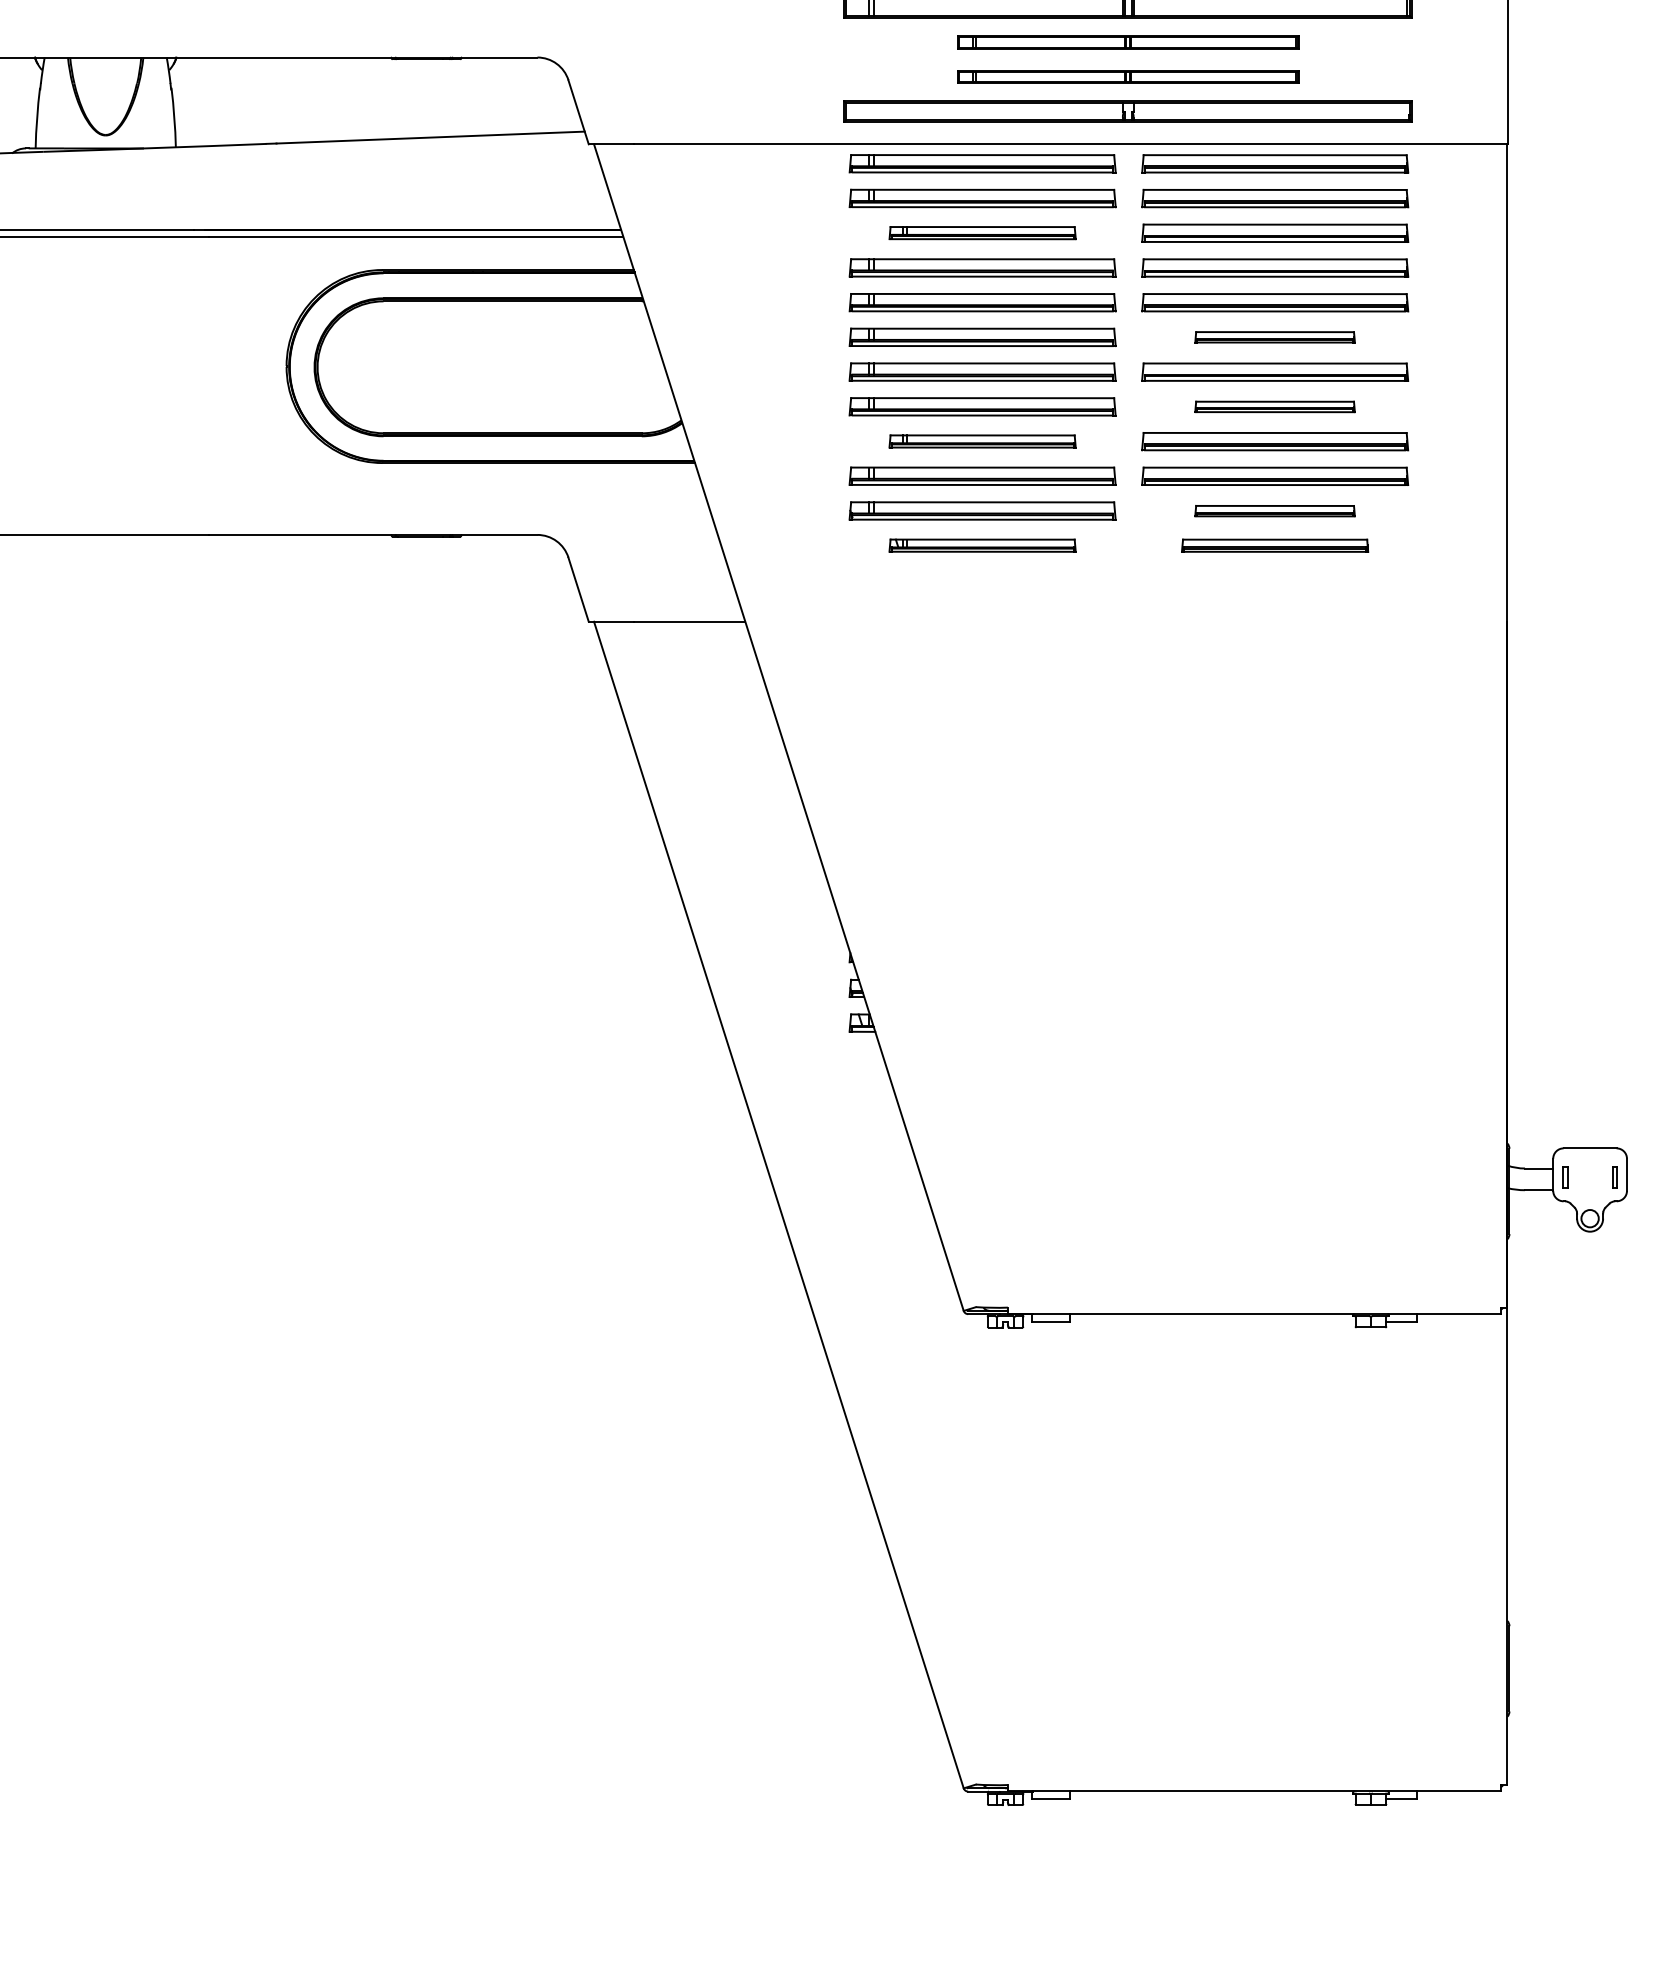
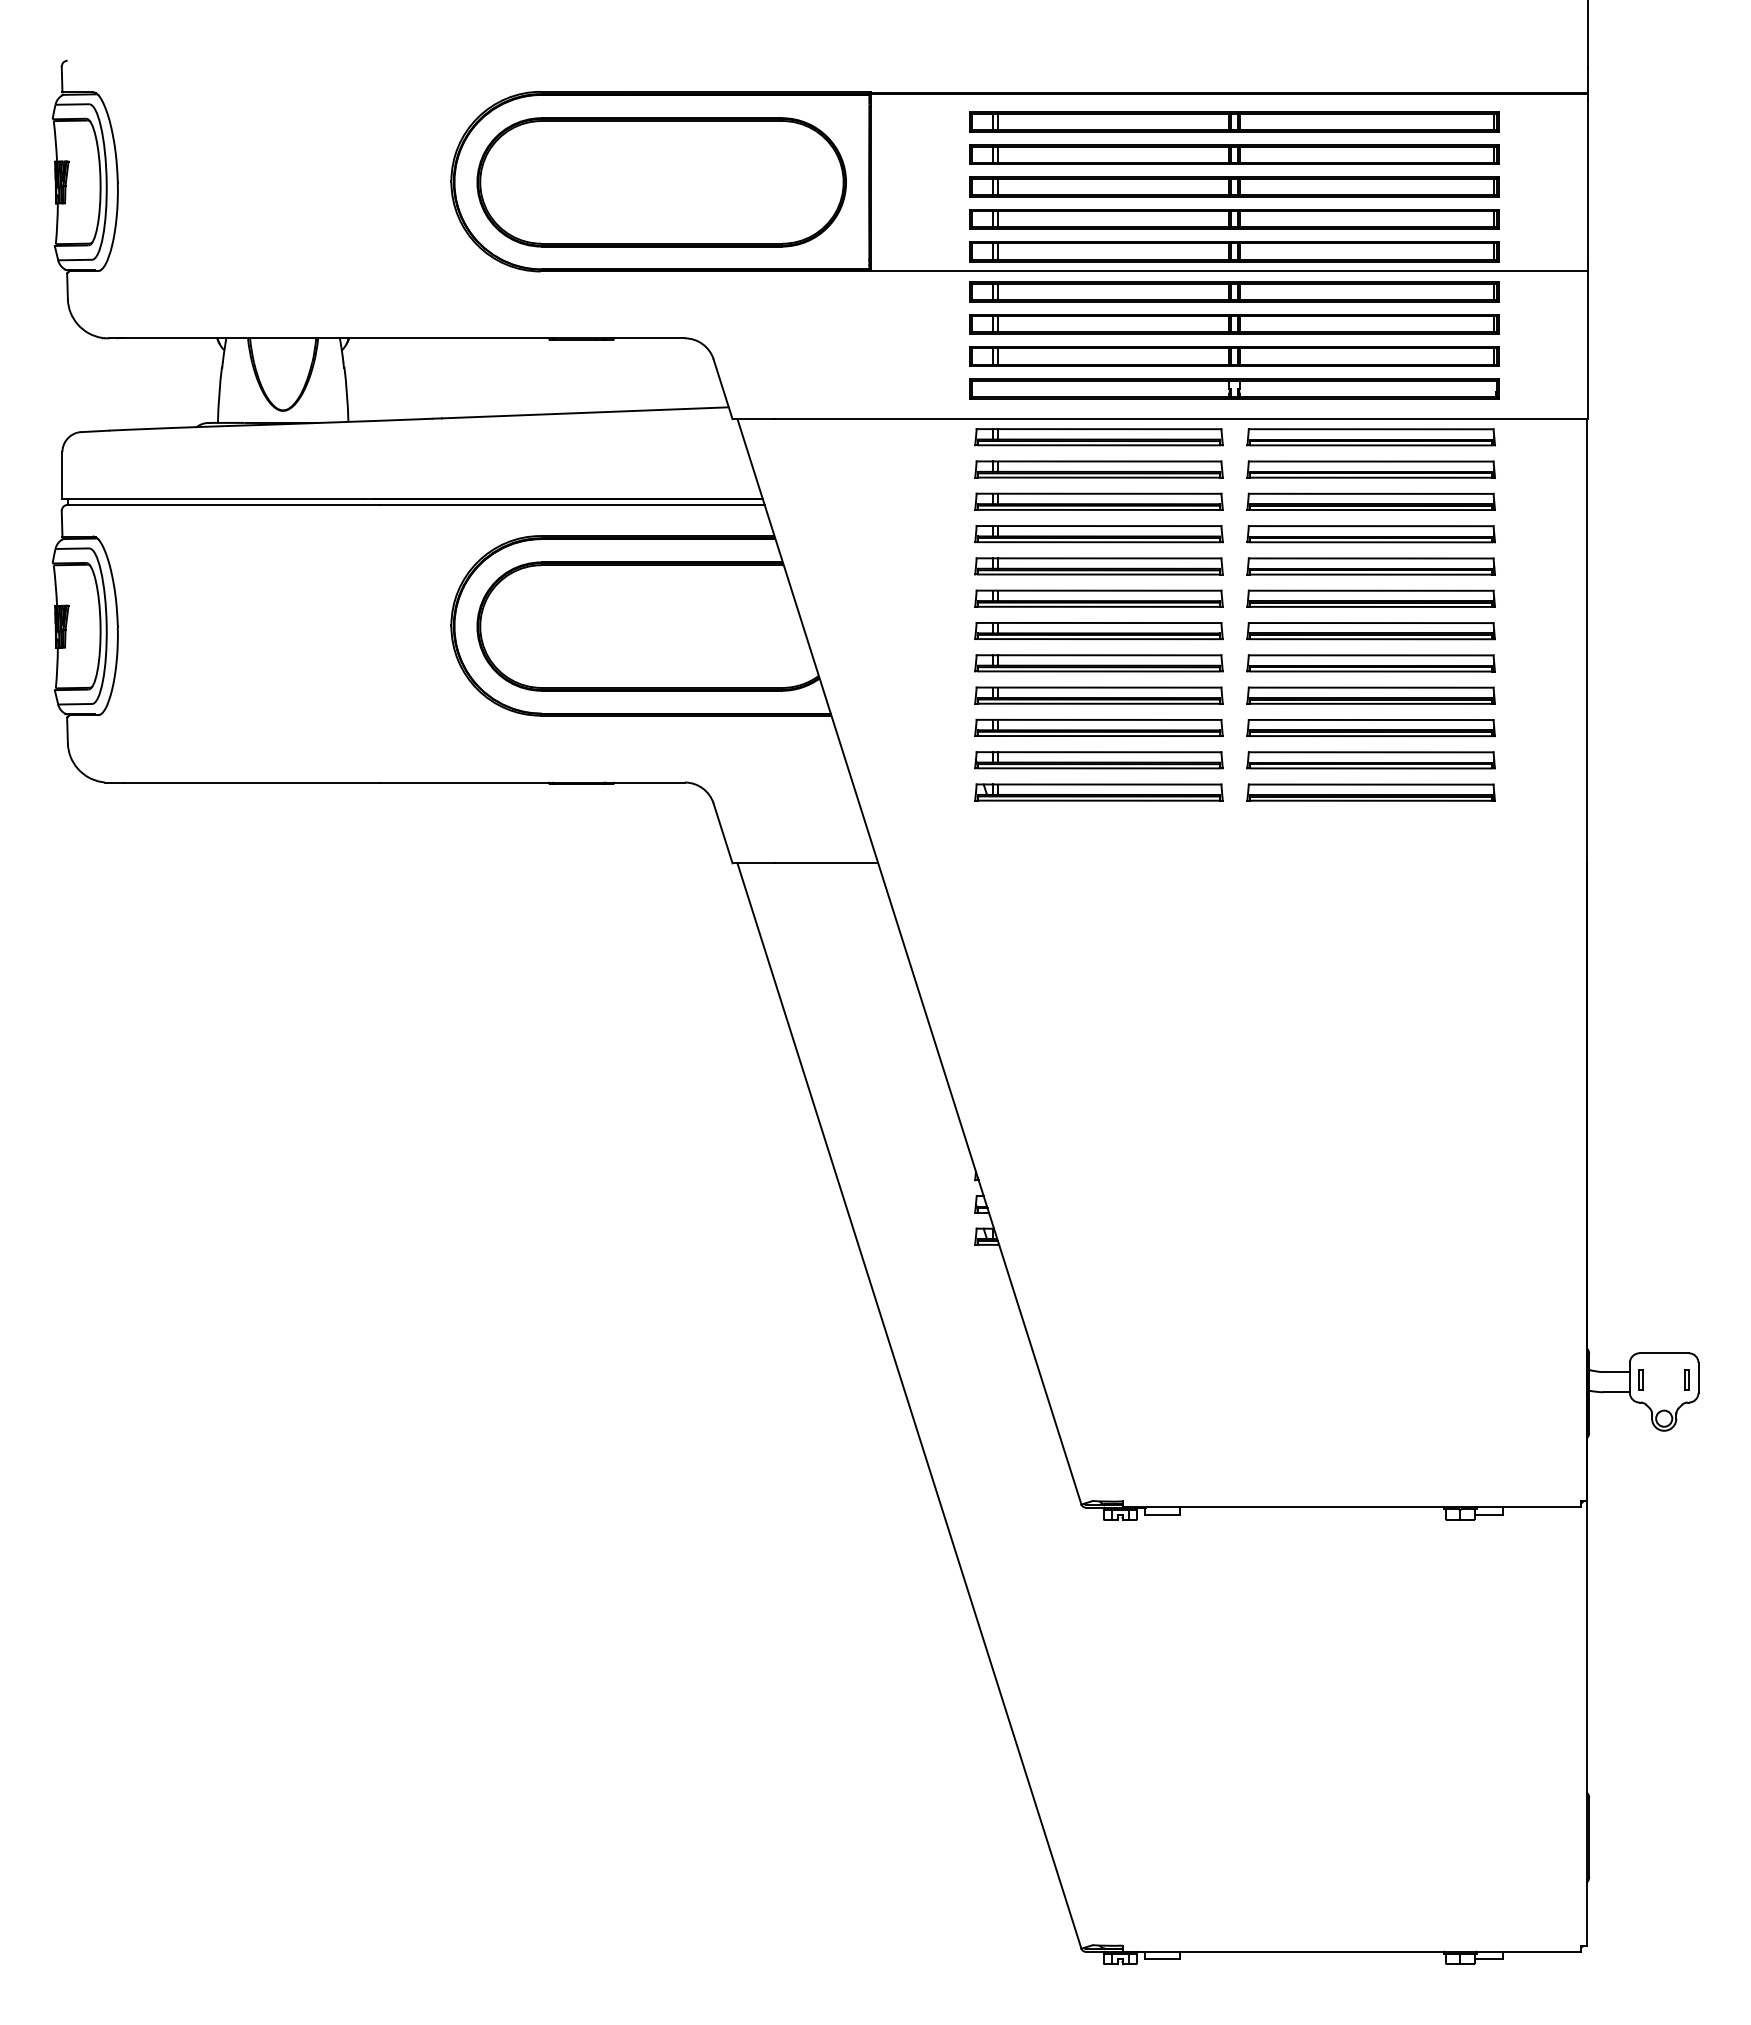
part: (1128, 42) -> (1234, 324), size x1.67
part: (1128, 77) -> (1234, 356), size x1.67
part: (982, 232) -> (1098, 501), size x1.43
part: (1274, 337) -> (1370, 598), size x1.67
part: (1274, 406) -> (1370, 663), size x1.67
part: (982, 441) -> (1098, 695), size x1.43
part: (1274, 511) -> (1370, 760), size x1.67
part: (982, 545) -> (1098, 792), size x1.43
part: (1274, 545) -> (1370, 792), size x1.43

